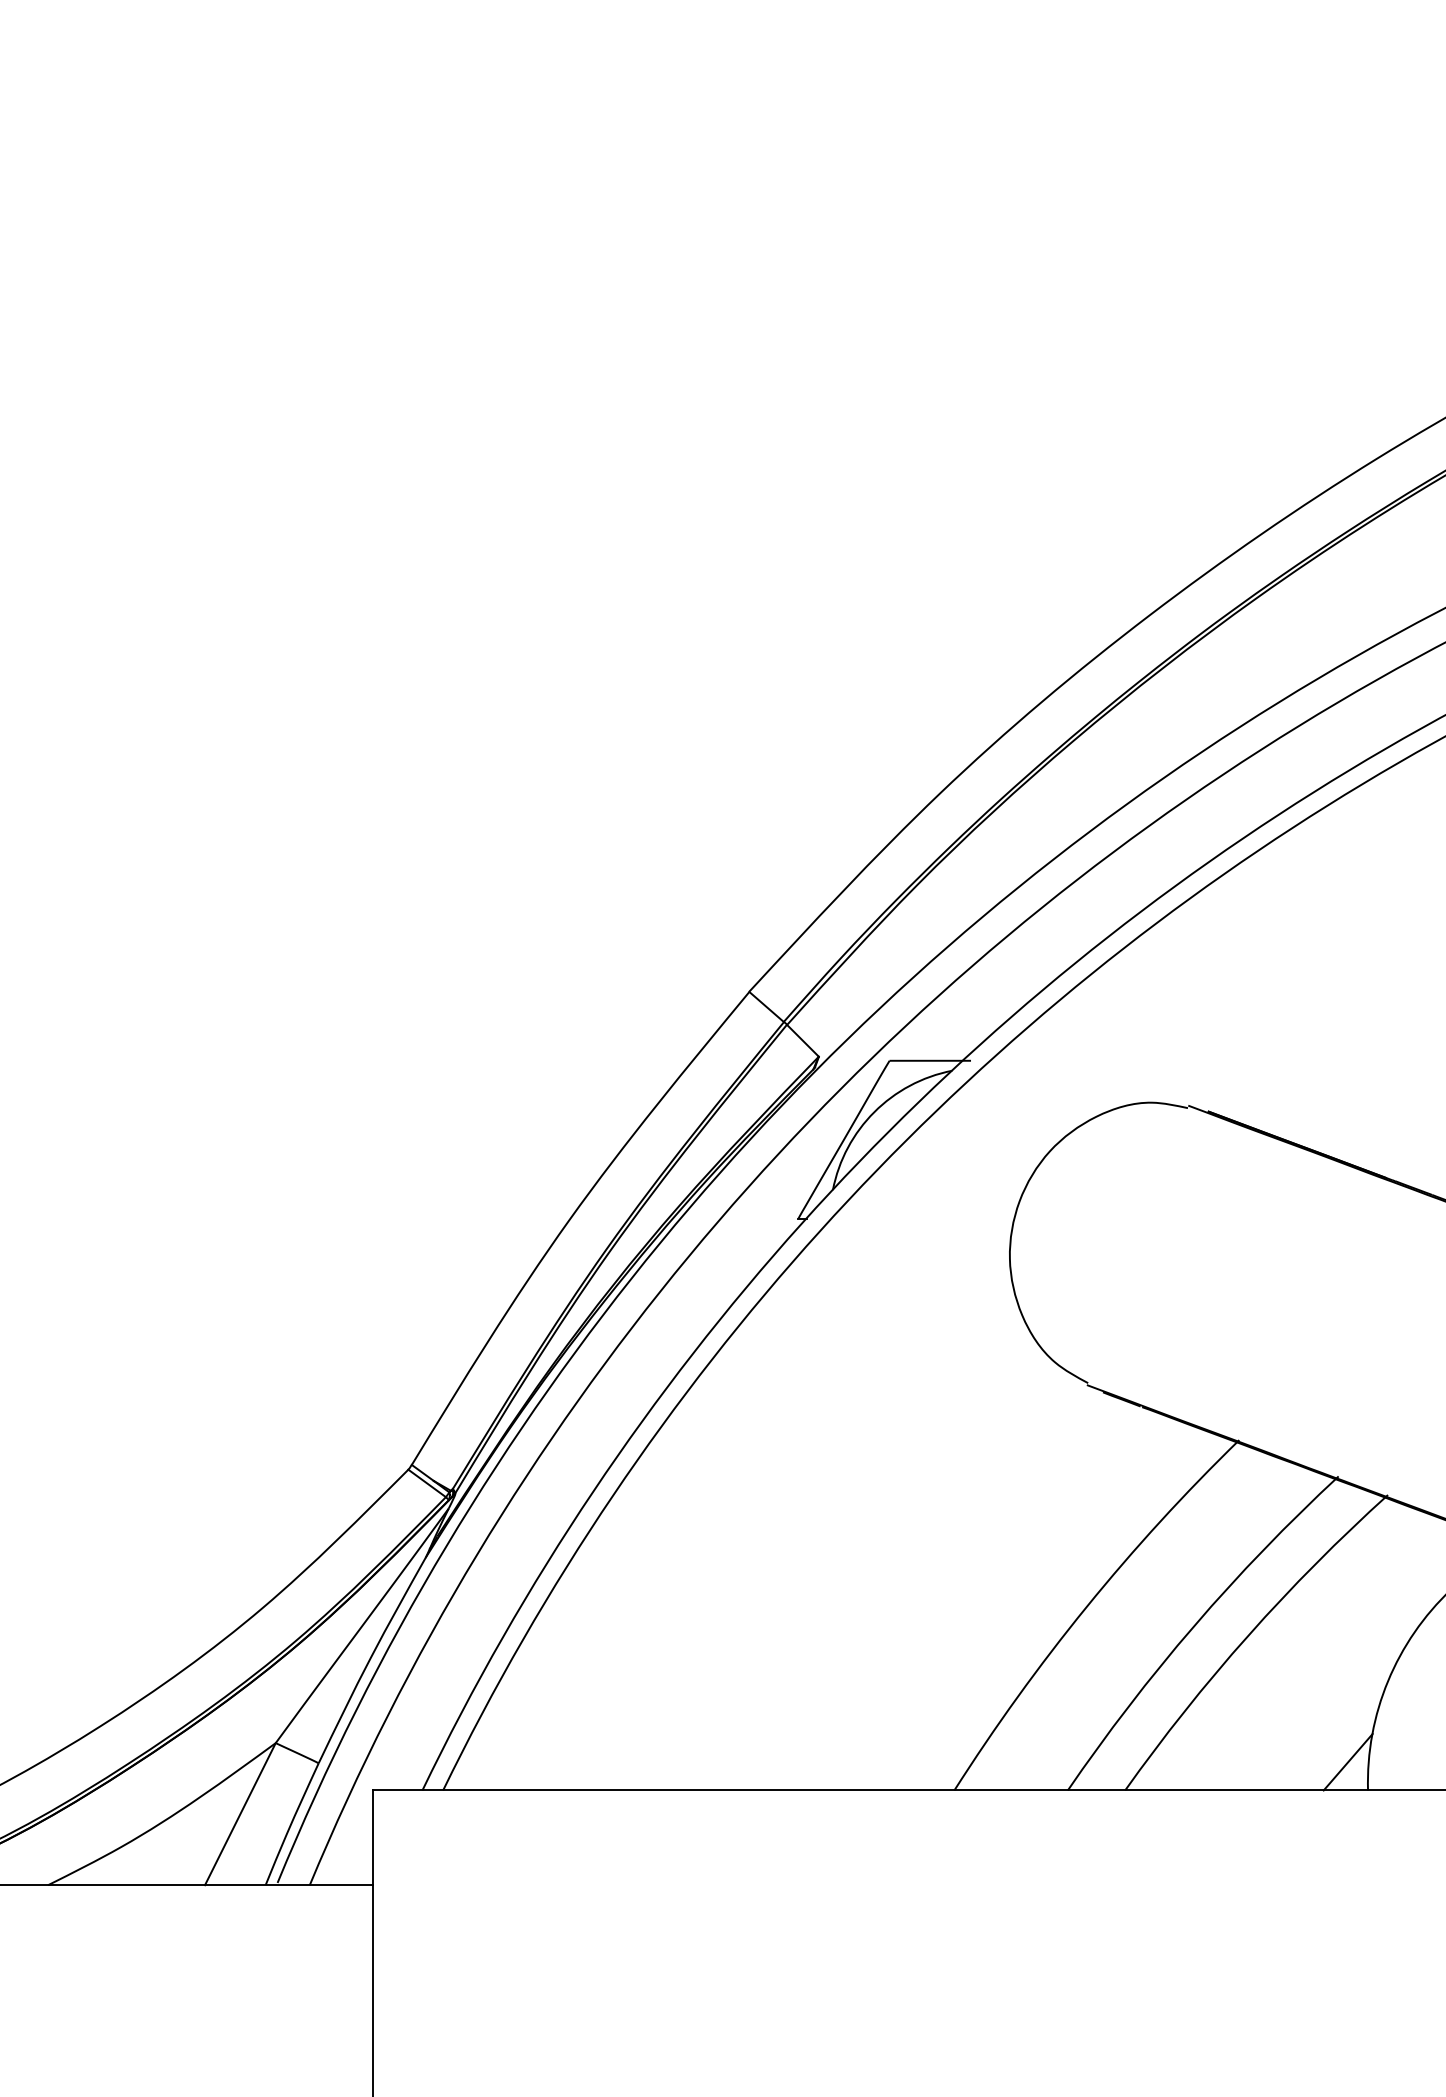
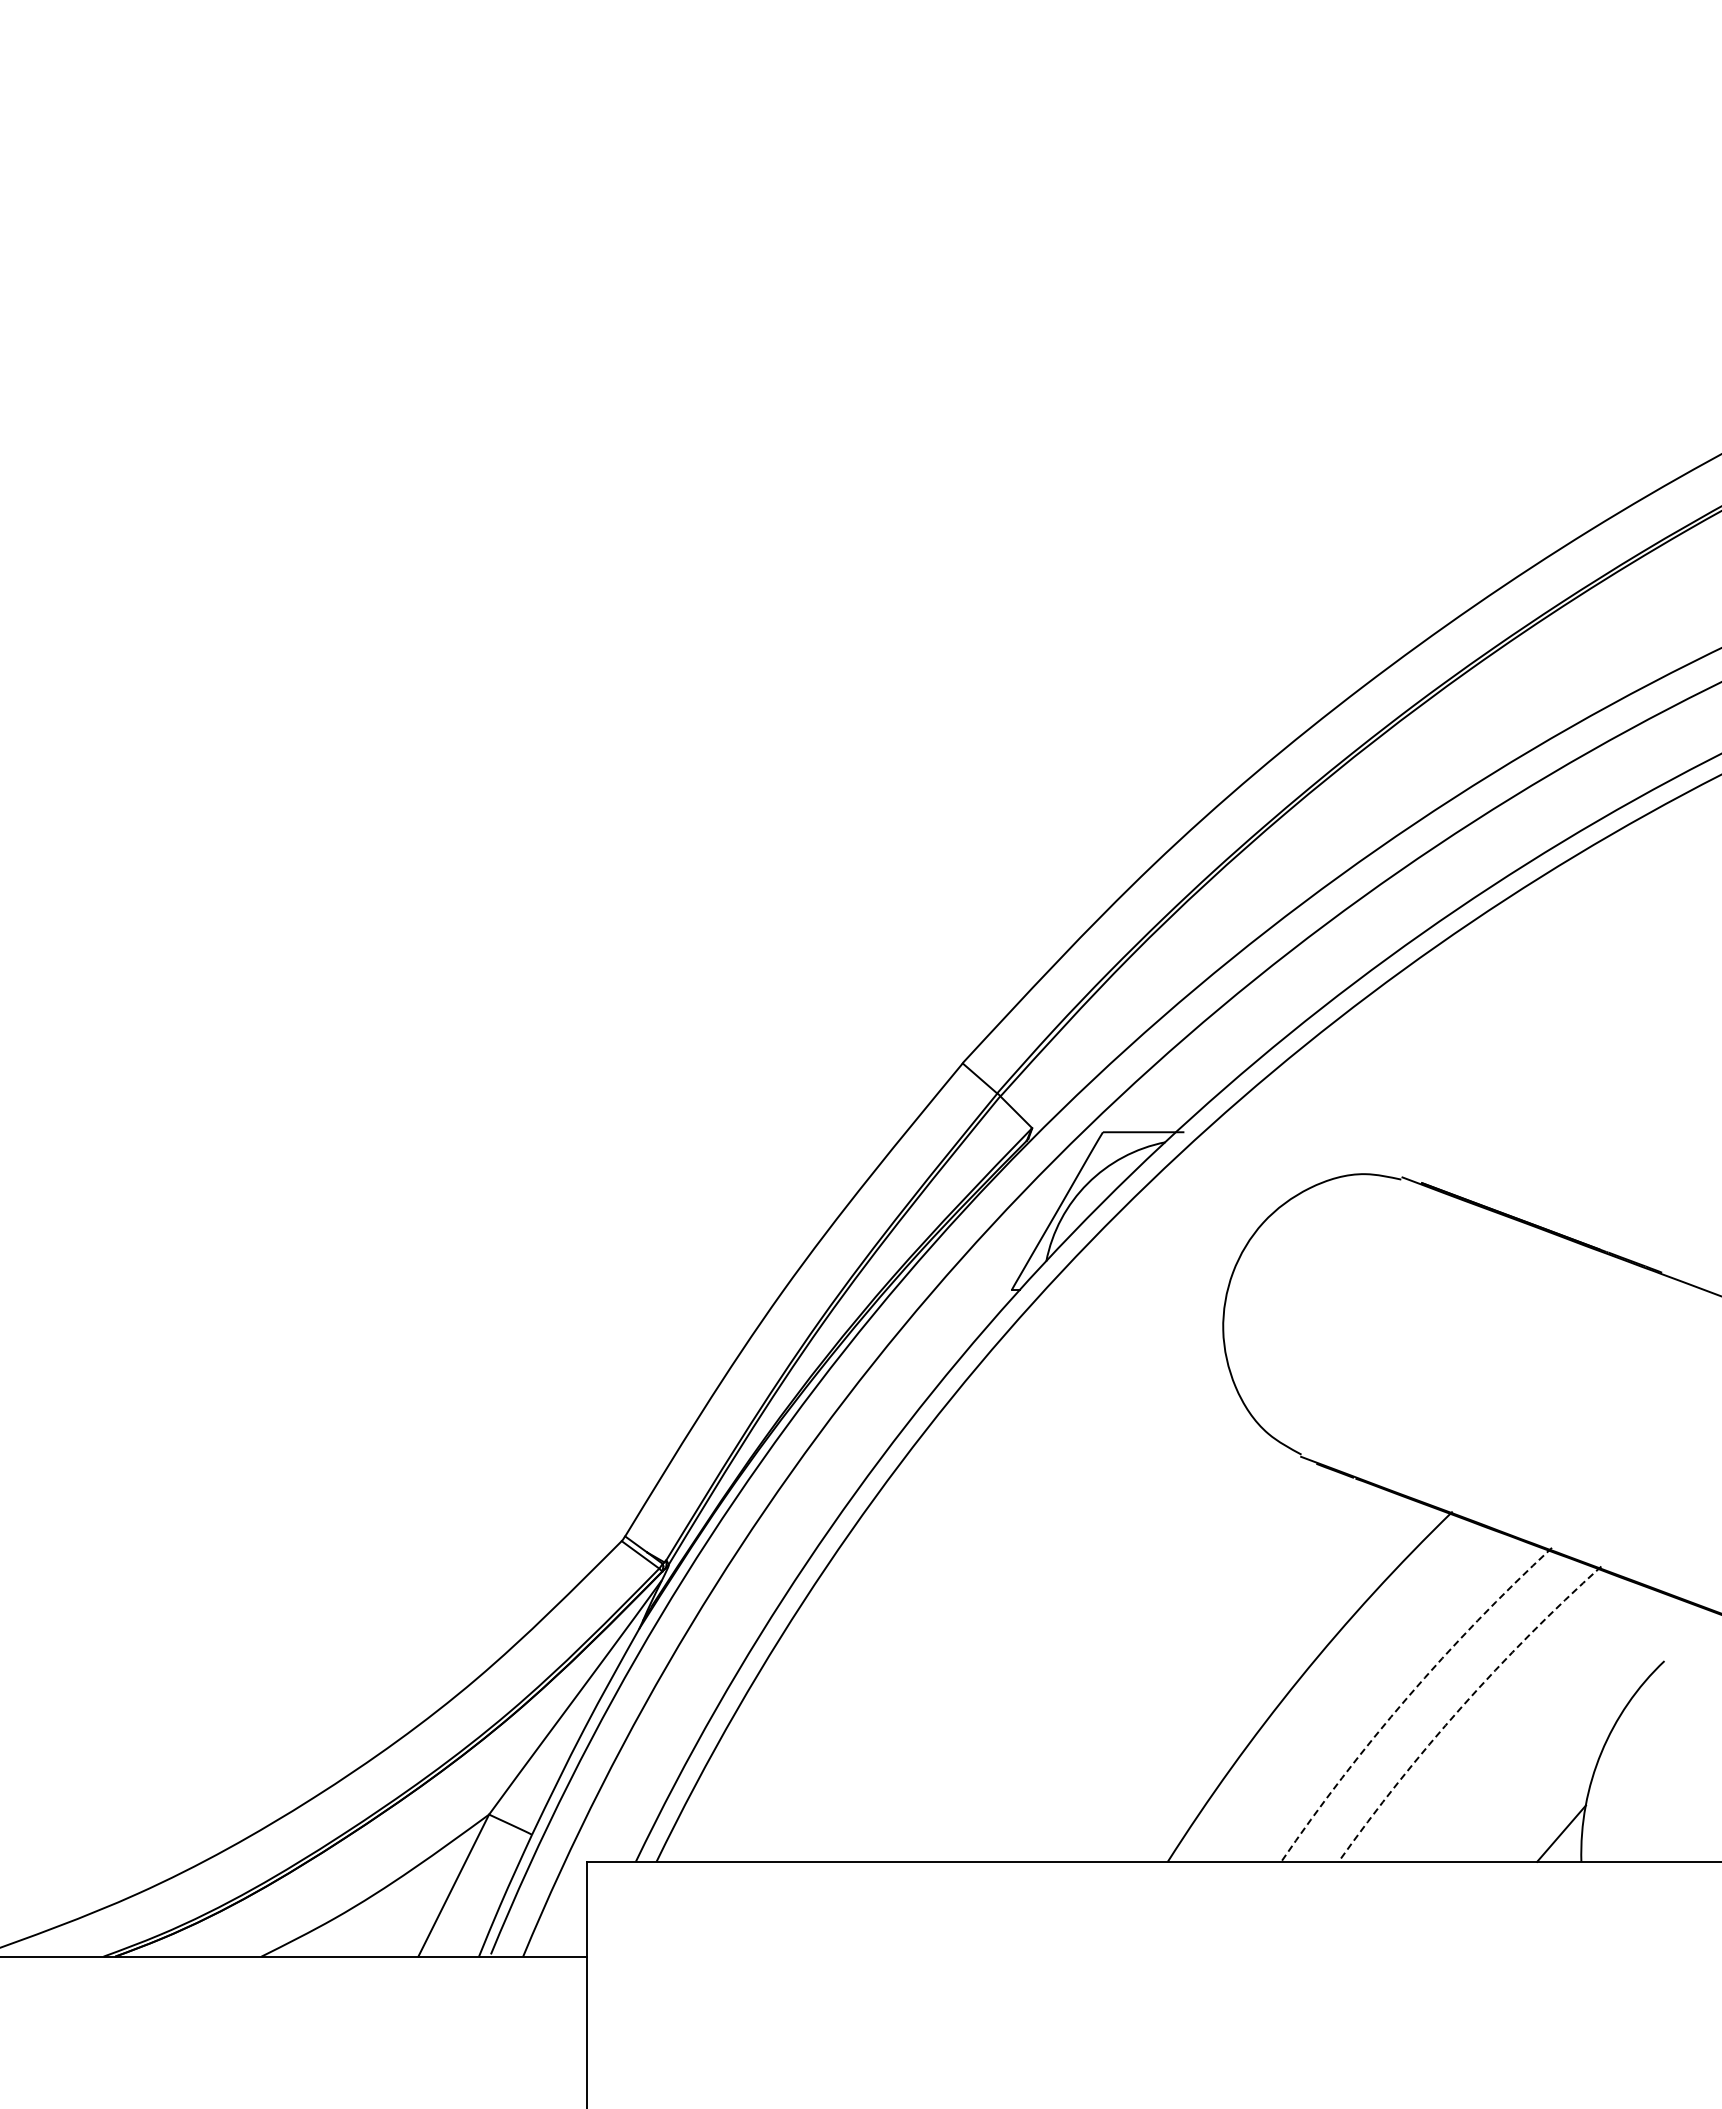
arc: (1194, 1626) -> (1407, 1697), solid -> dashed
arc: (1248, 1635) -> (1461, 1706), solid -> dashed

